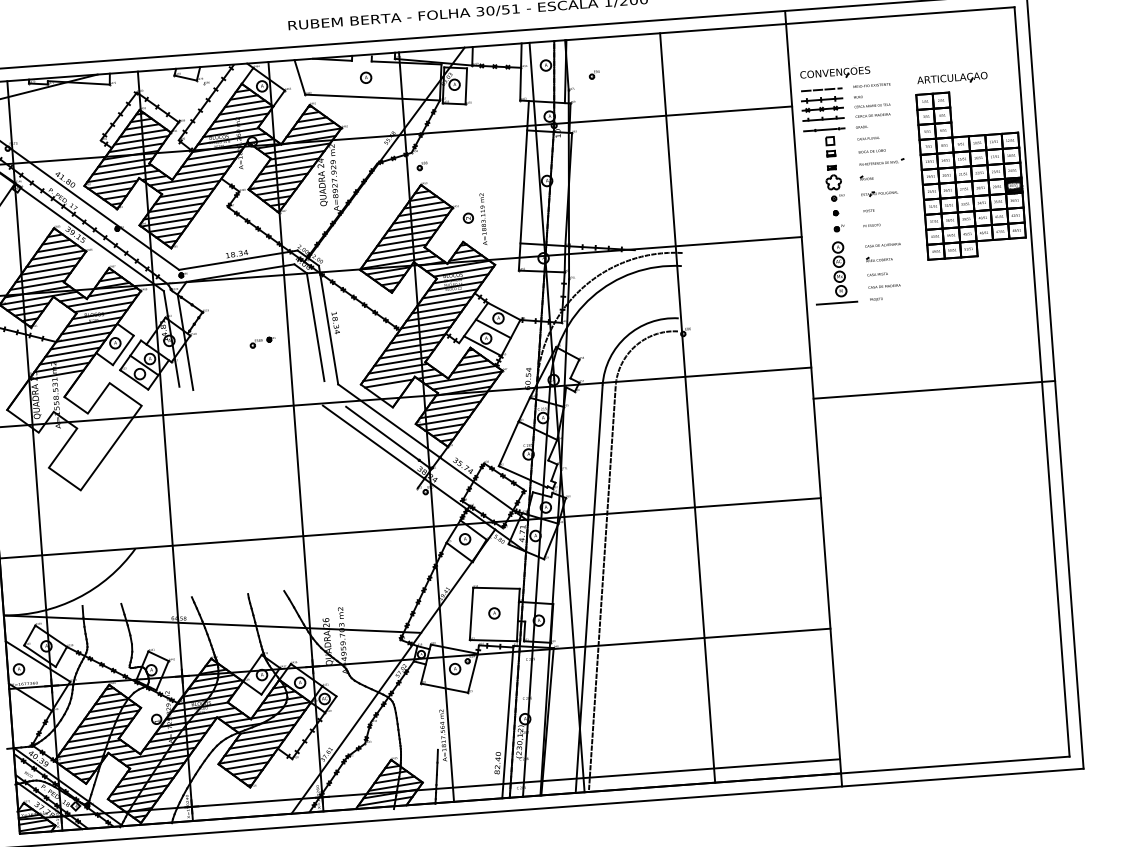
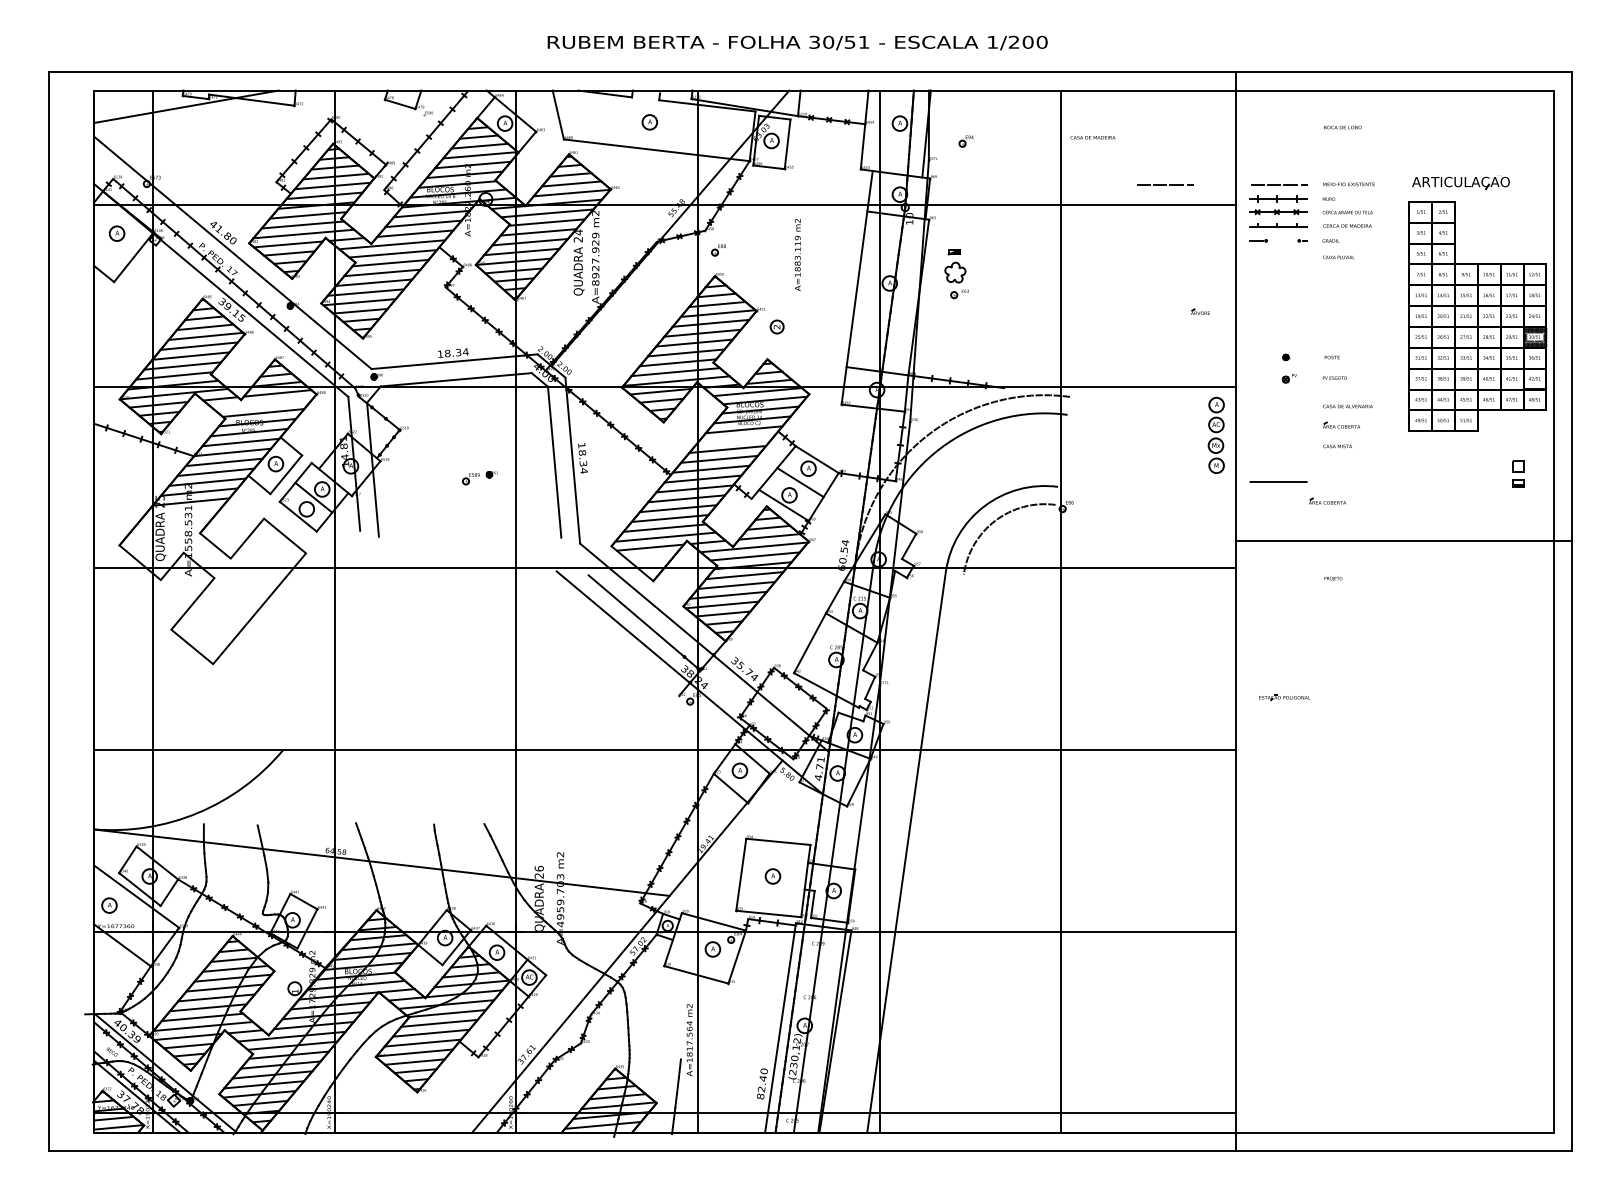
part: (834, 73) -> (1298, 163), removed
line: (740, 95) -> (1165, 184), added
line: (827, 129) -> (1282, 240), removed
part: (830, 146) -> (1518, 473), moved
text: (872, 151) -> (1342, 127), moved
part: (882, 162) -> (1355, 291), removed
part: (866, 177) -> (1200, 311), moved
part: (834, 183) -> (956, 274), moved
part: (879, 193) -> (1284, 697), moved
text: (483, 219) -> (797, 255), moved
part: (838, 268) -> (1215, 434), moved
text: (884, 286) -> (1092, 137), moved
text: (876, 299) -> (1333, 578), moved
line: (102, 300) -> (262, 403), removed
line: (444, 301) -> (735, 439), removed
part: (873, 313) -> (1327, 500), added
line: (934, 389) -> (1404, 540), moved
line: (602, 588) -> (924, 853), removed

